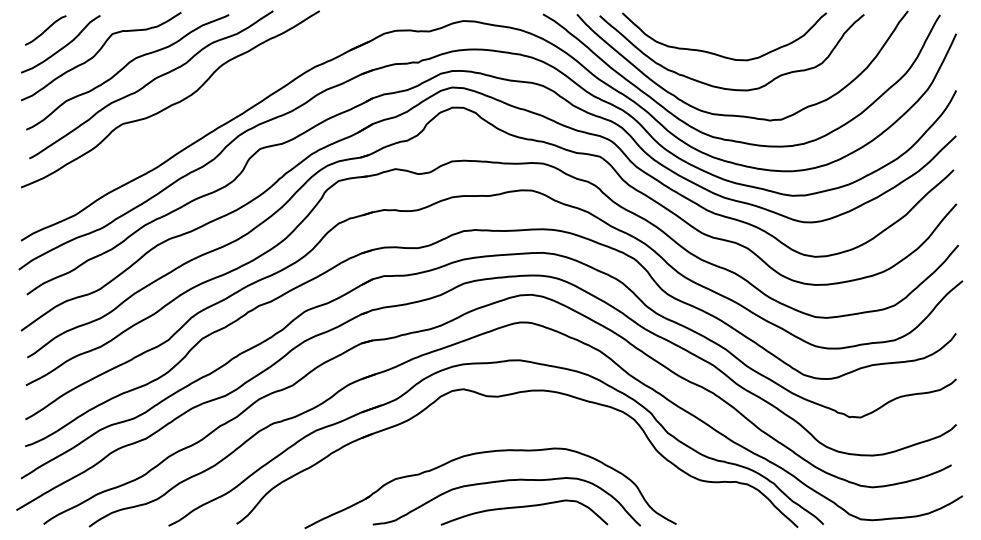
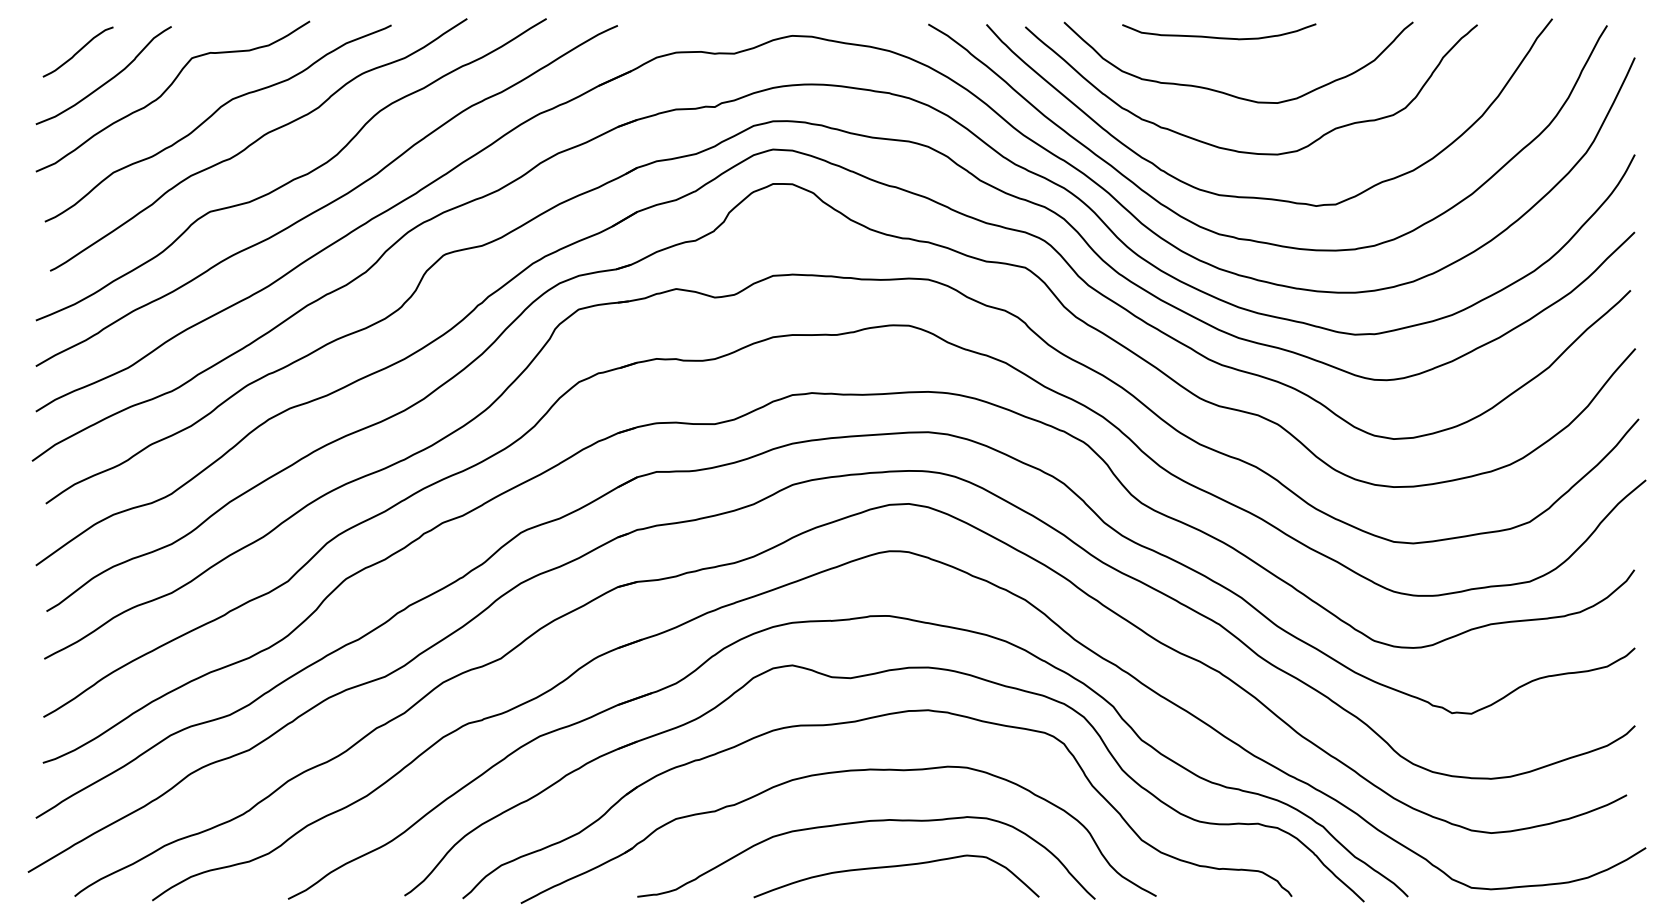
curve: (712, 21) -> (1218, 36), added
curve: (193, 117) -> (330, 200), added
part: (503, 422) -> (860, 722), added

